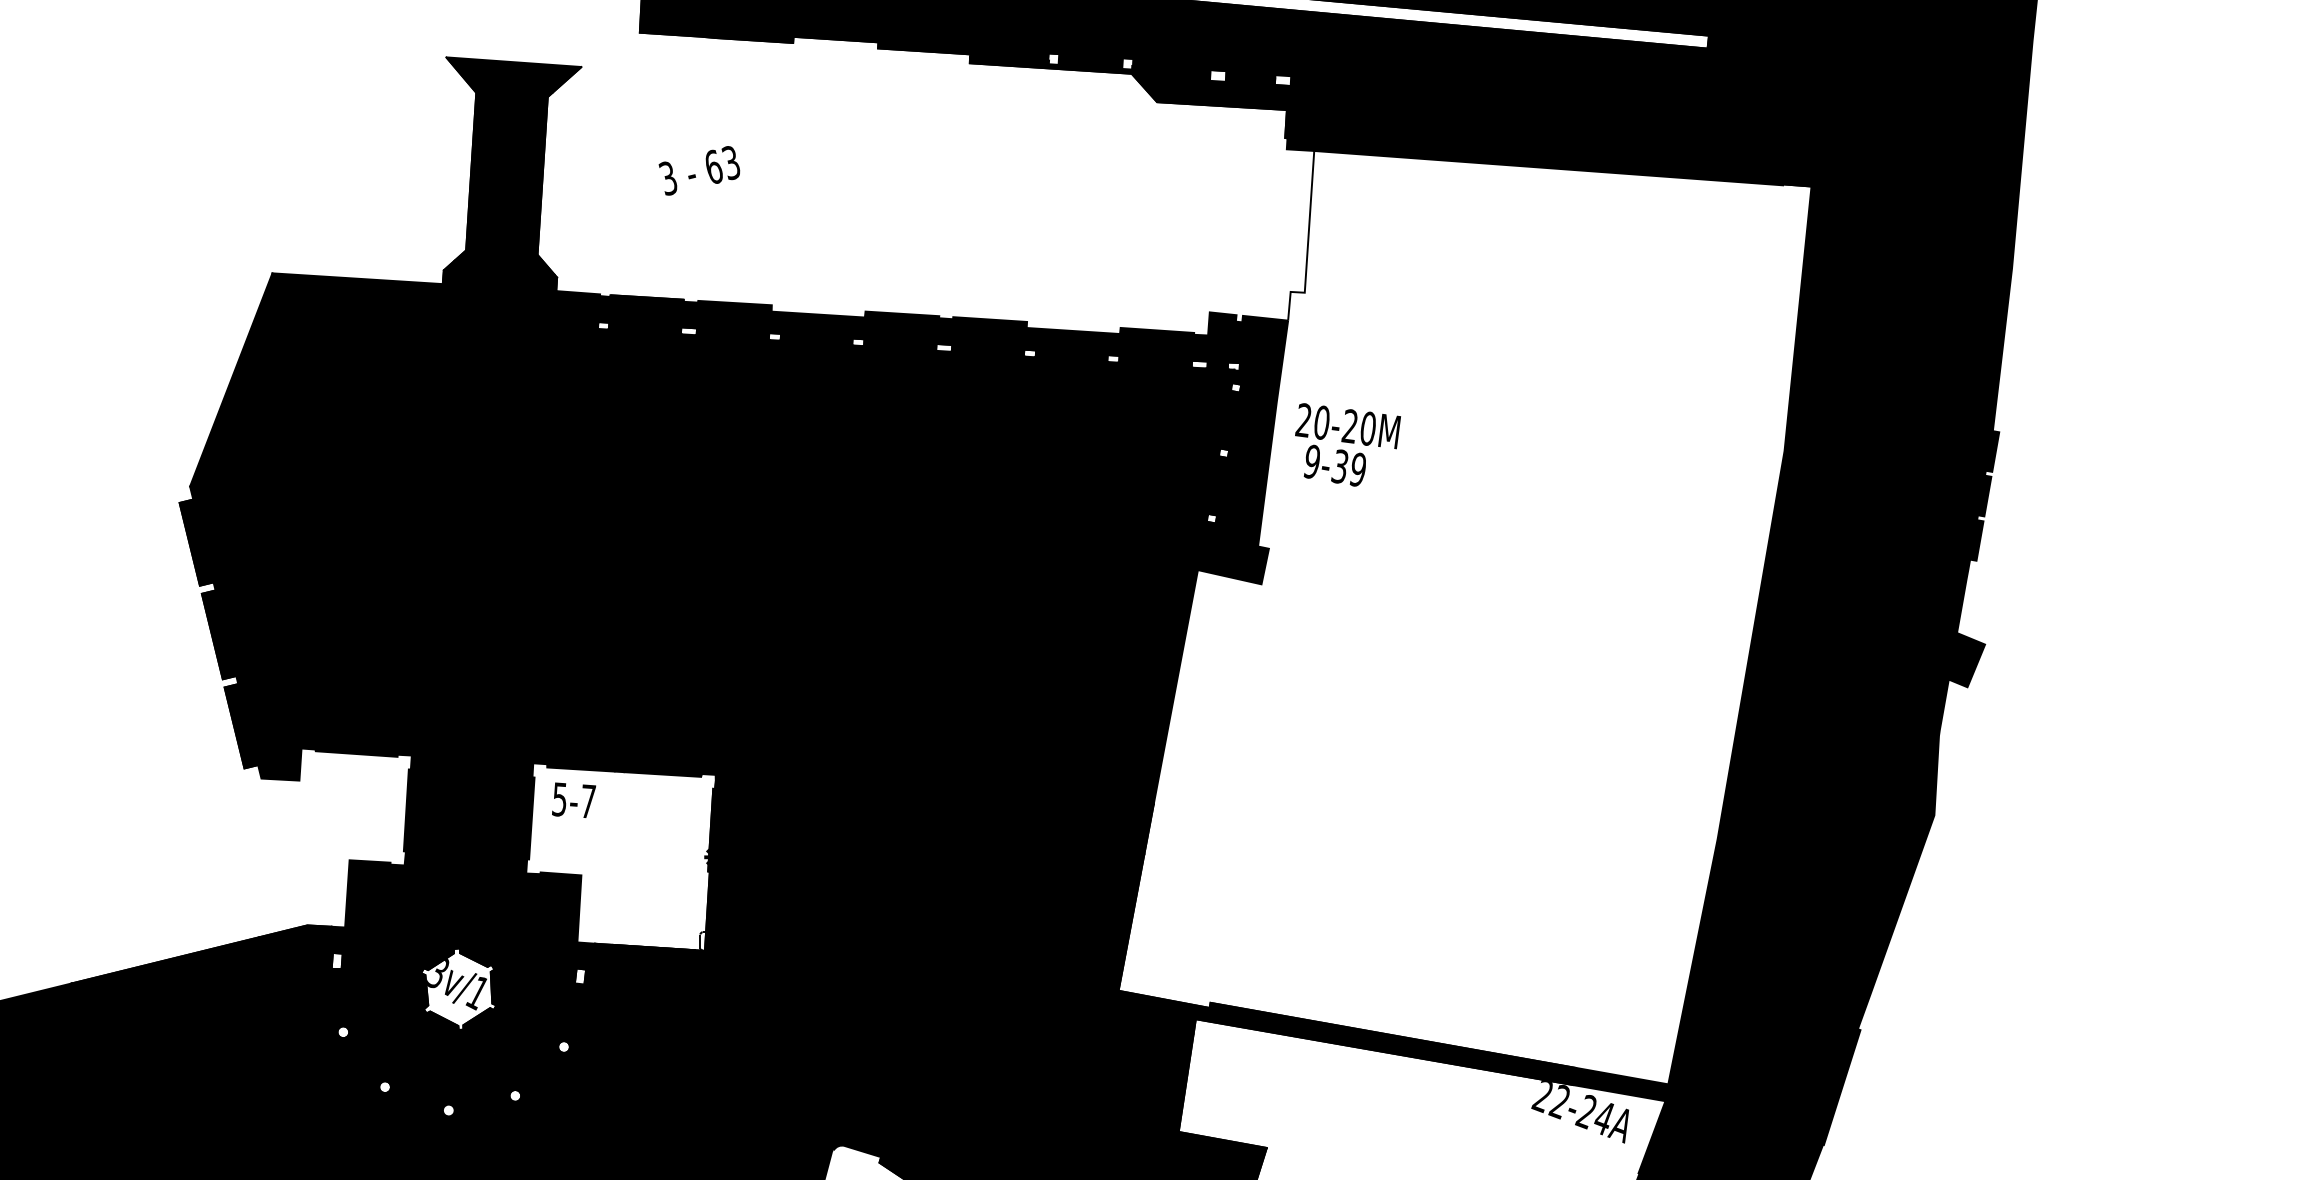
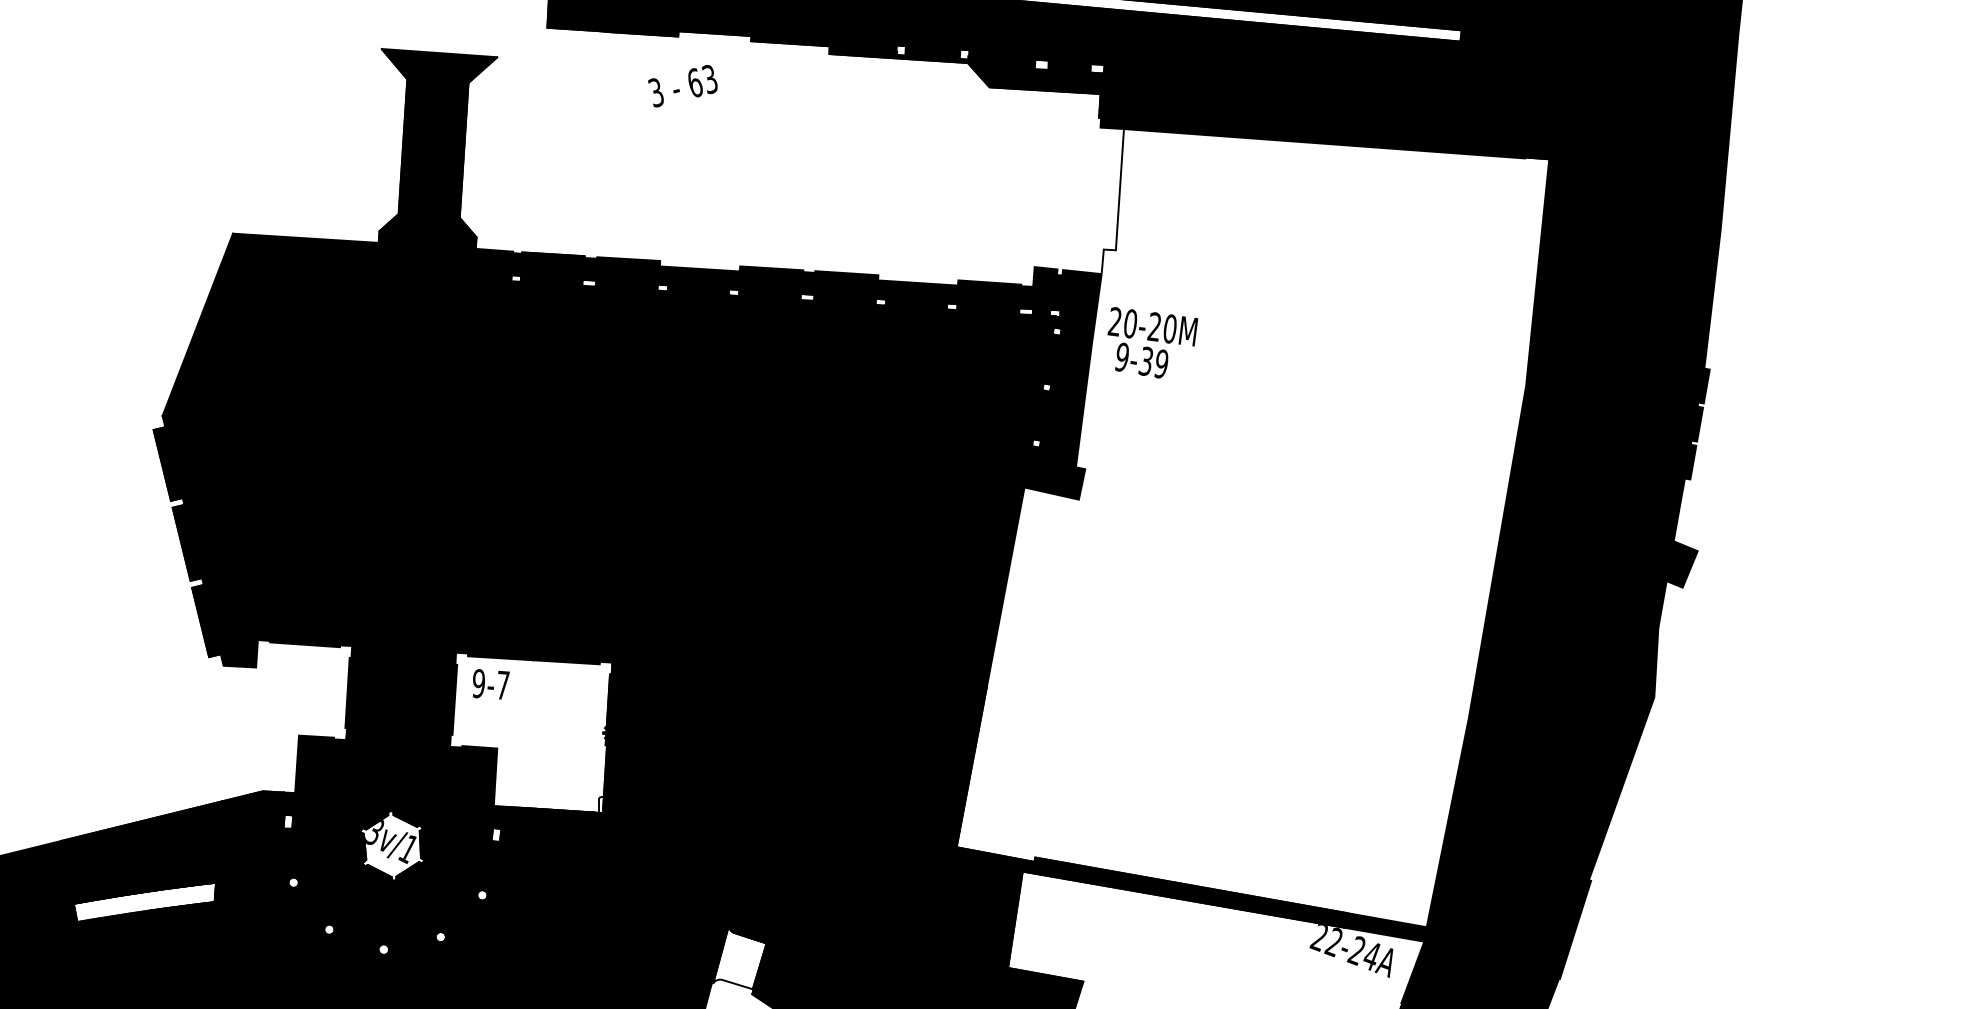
text: (699, 170) -> (682, 85), moved
text: (1347, 444) -> (1152, 342), moved
text: (559, 799) -> (478, 683), 5-7 -> 9-7
fill: (169, 1055) -> (144, 902), removed
fill: (864, 1118) -> (739, 956), removed

